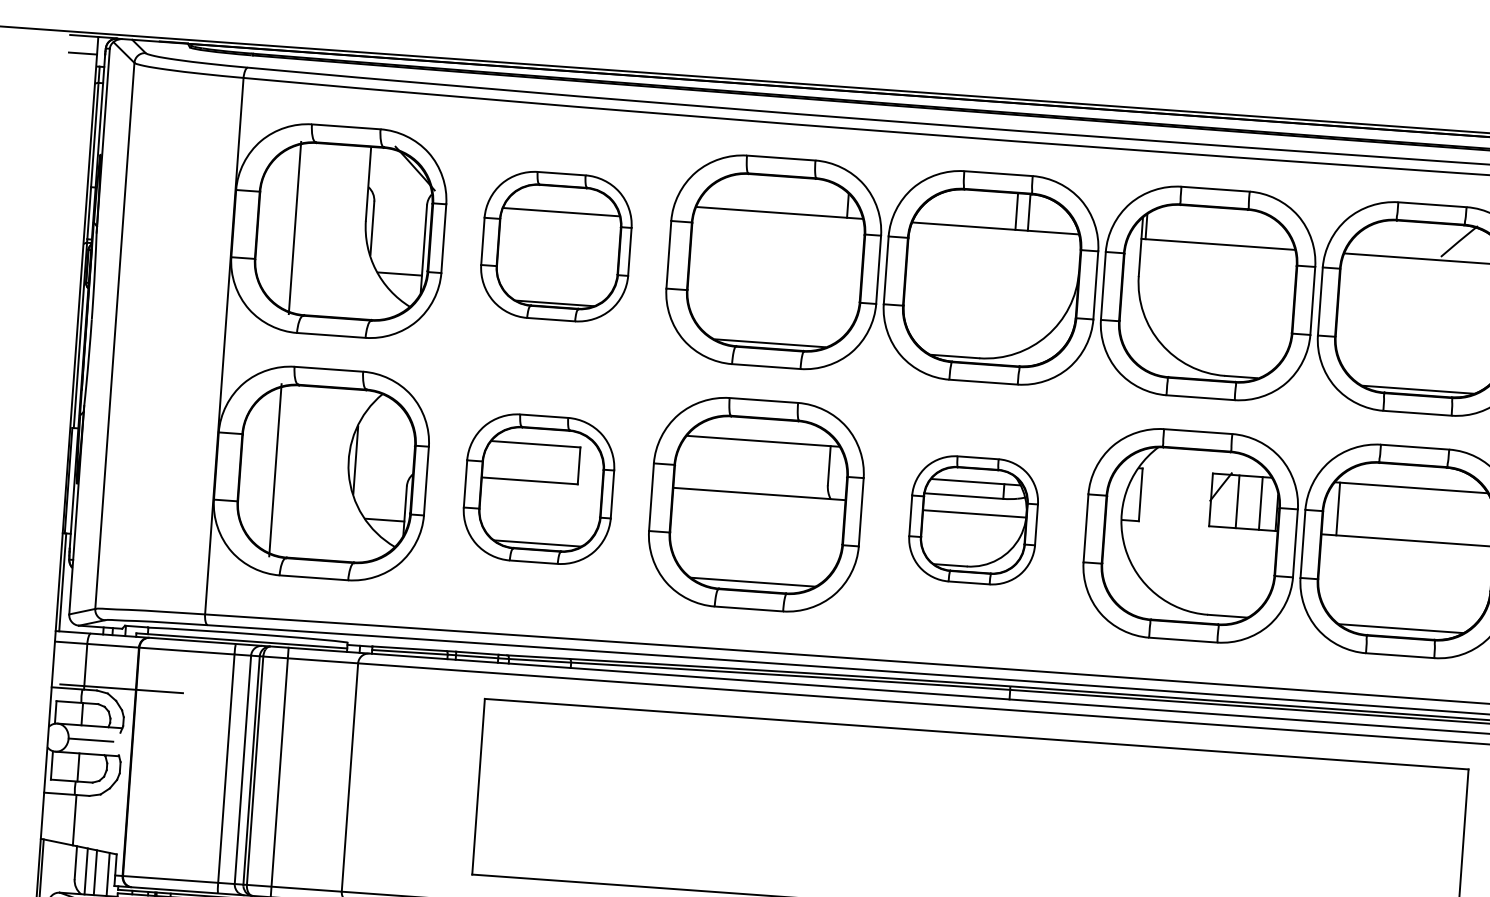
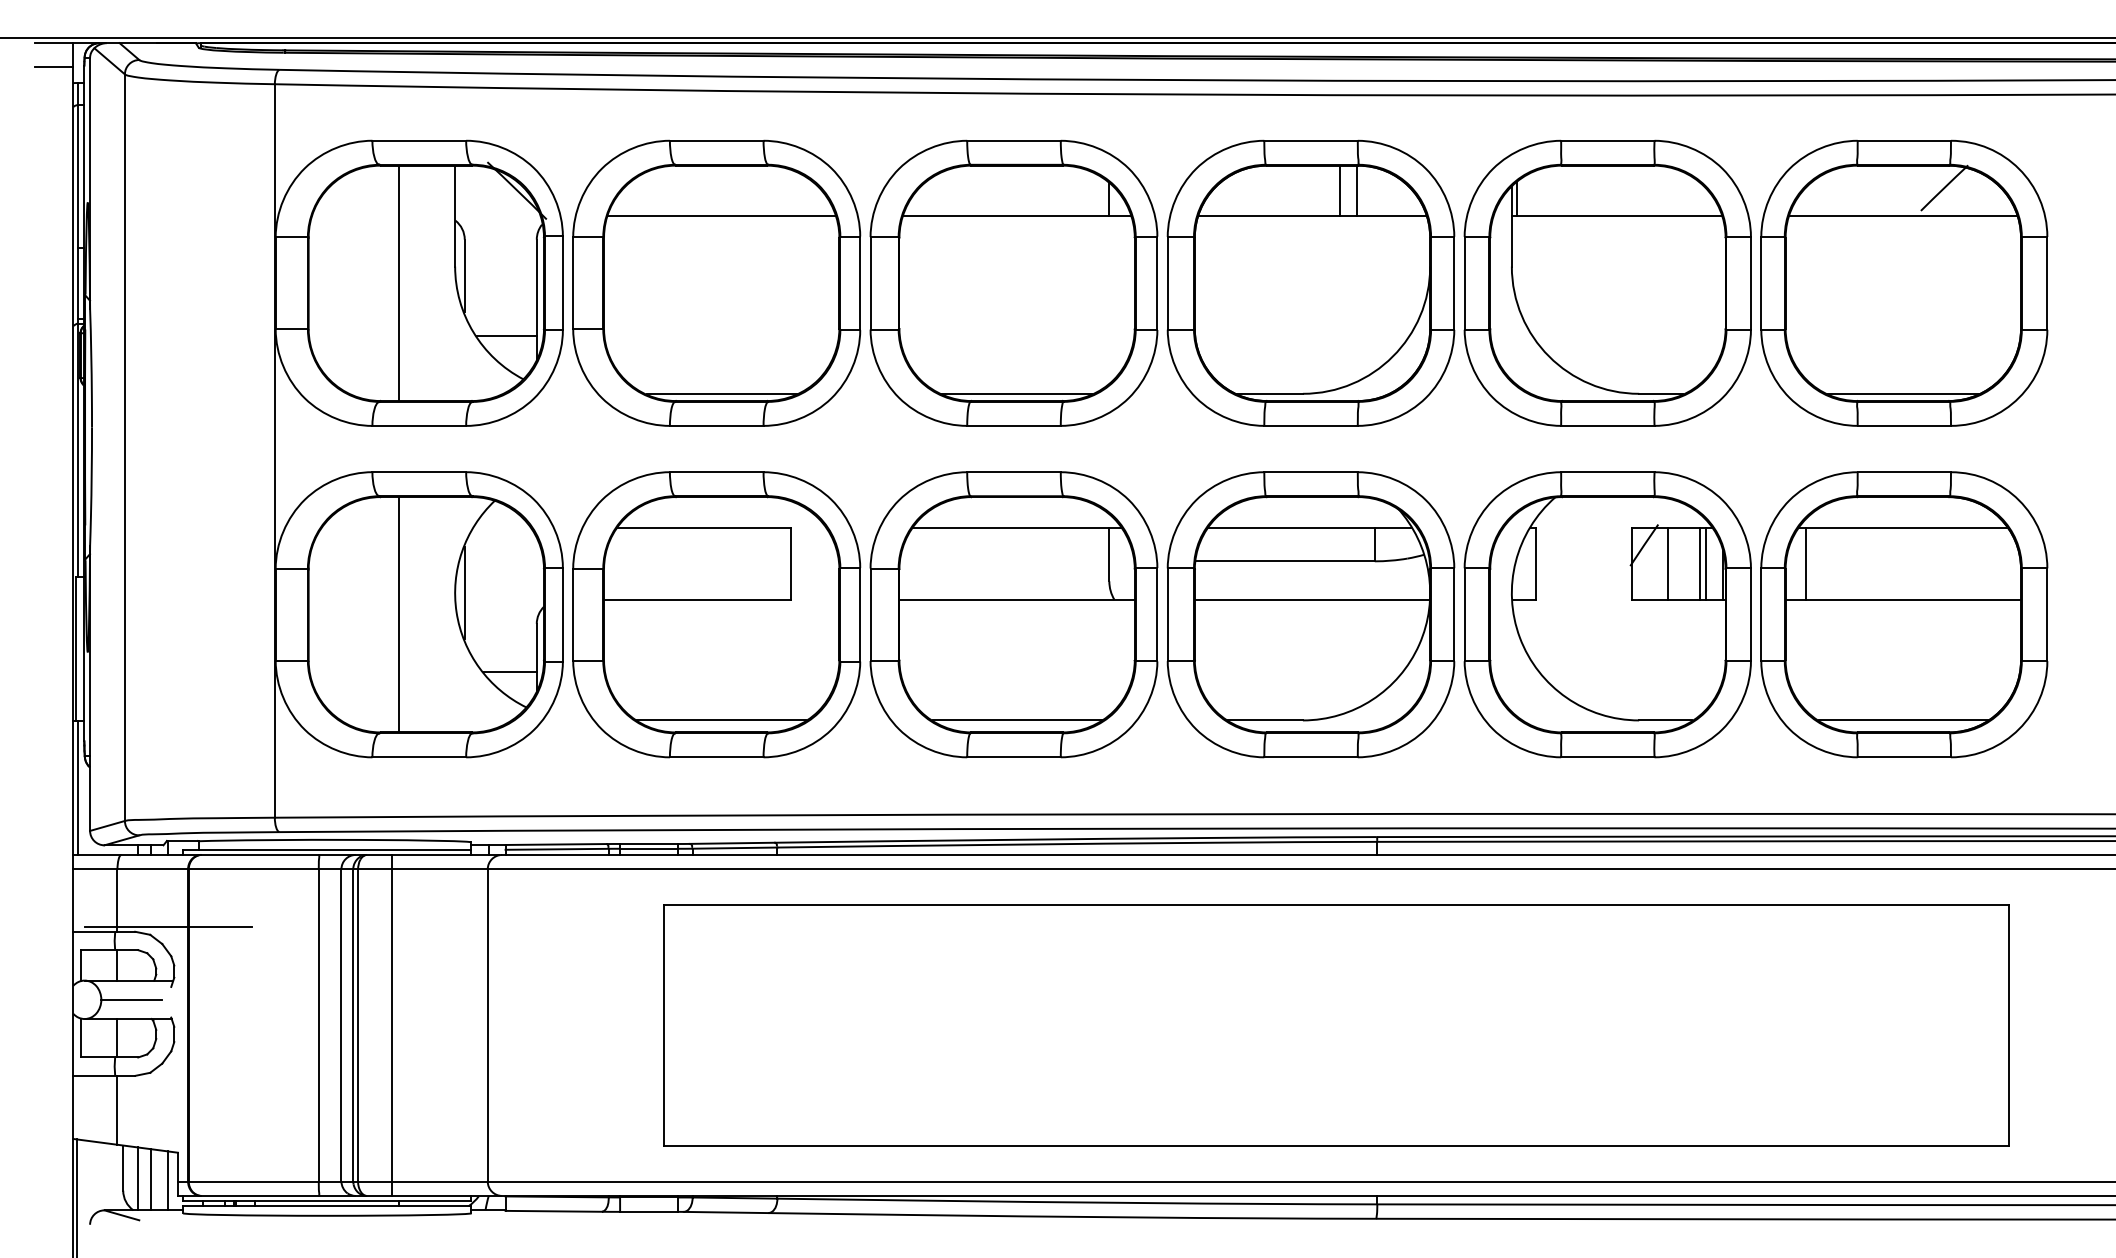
line: (295, 228) -> (399, 283), moved
part: (556, 246) -> (716, 282), size x1.43
line: (275, 470) -> (399, 614), moved
part: (538, 488) -> (716, 614), size x1.43
line: (1265, 503) -> (1706, 563), added
part: (973, 520) -> (1310, 614), size x1.67

